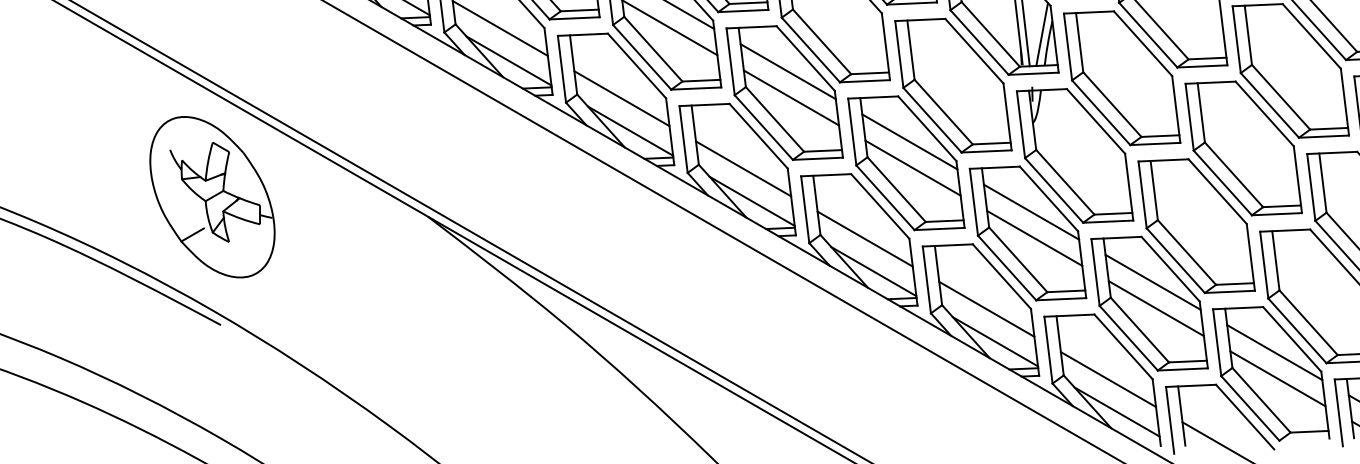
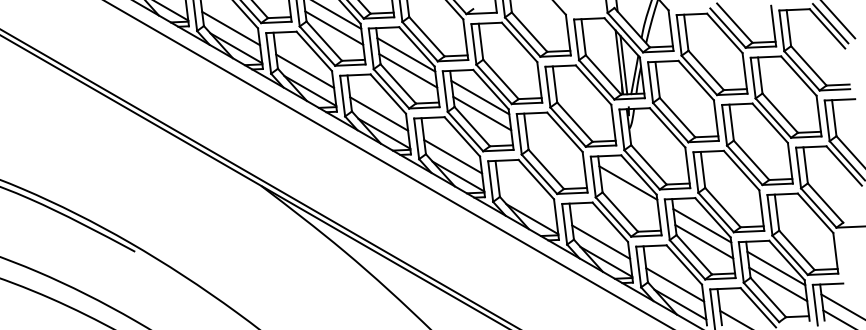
line: (910, 142) -> (554, 140), removed
line: (913, 168) -> (556, 156), removed
part: (211, 196) -> (129, 173), removed
line: (1035, 237) -> (630, 198), removed
line: (865, 239) -> (527, 199), removed

